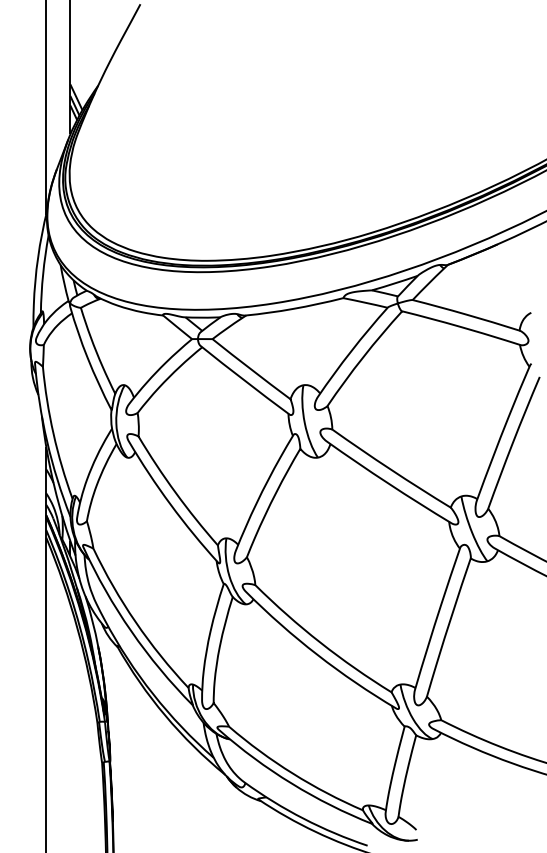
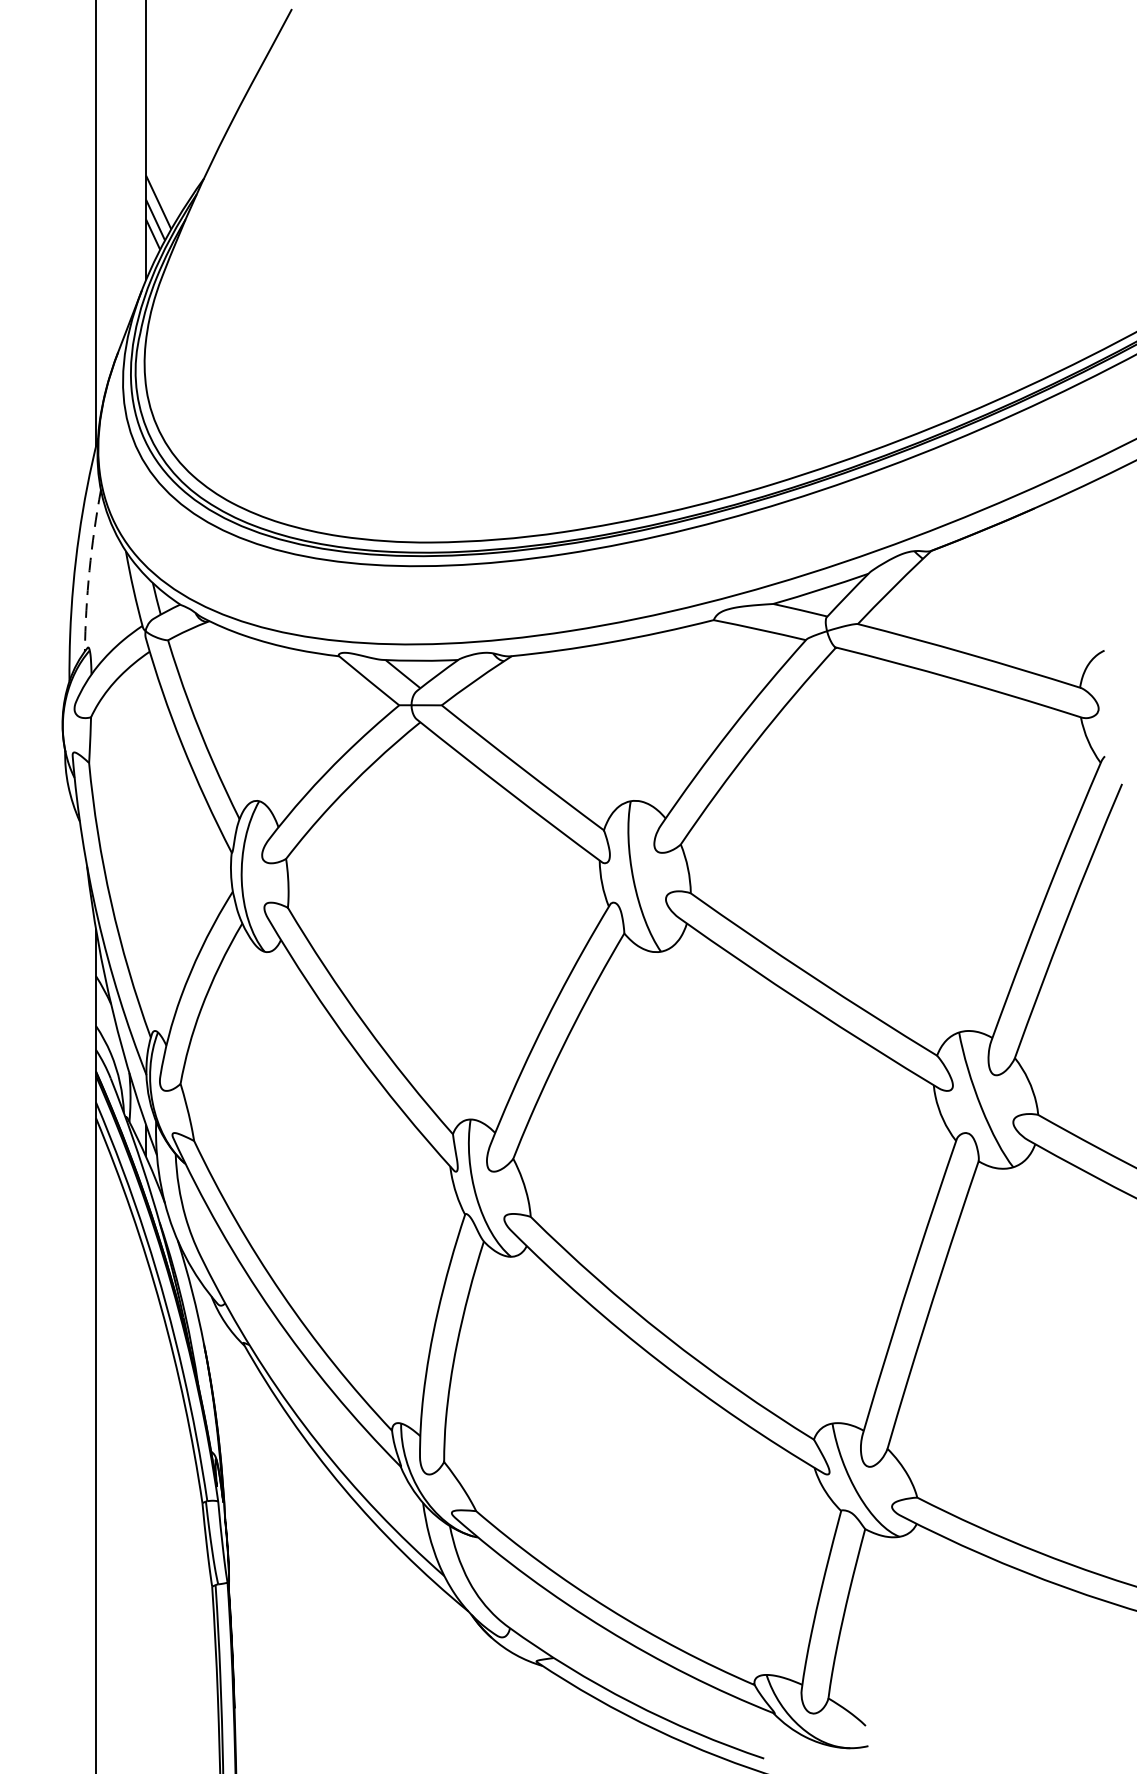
line: (43, 274) -> (90, 570), solid -> dashed

